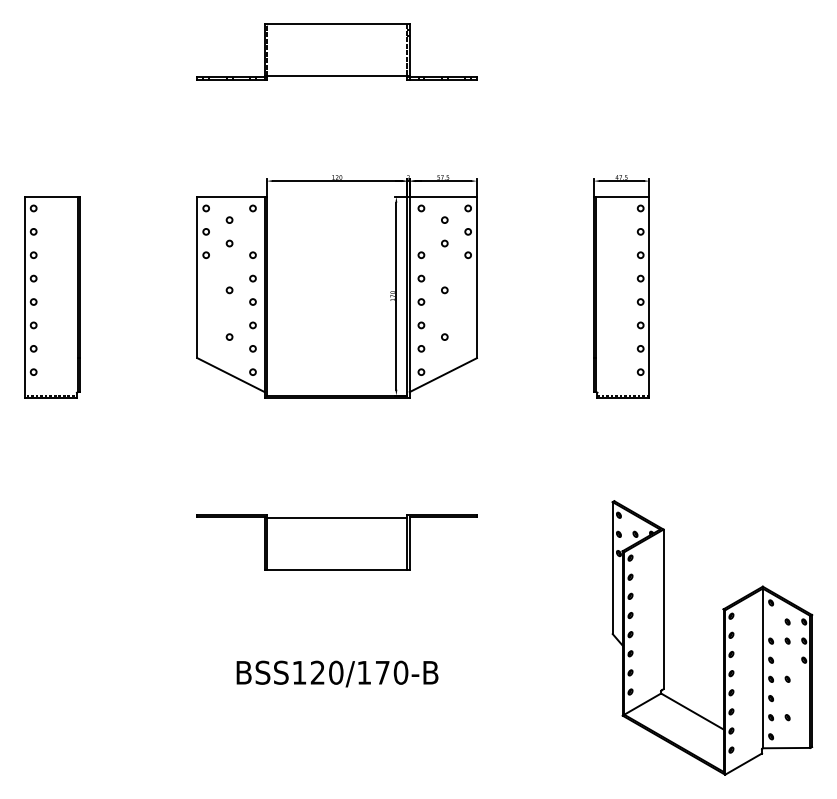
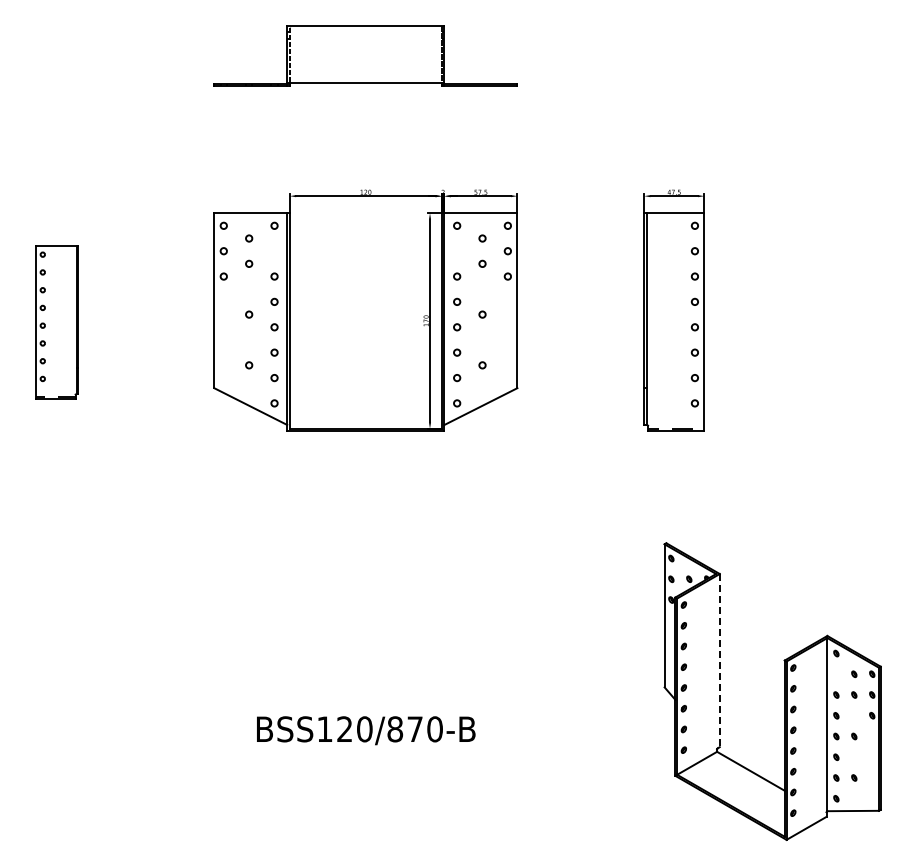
part: (51, 296) -> (56, 321), size x0.7
part: (336, 541) -> (365, 587), removed
line: (663, 609) -> (719, 660), solid -> dashed
text: (364, 672) -> (395, 729), BSS120/170-B -> BSS120/870-B

